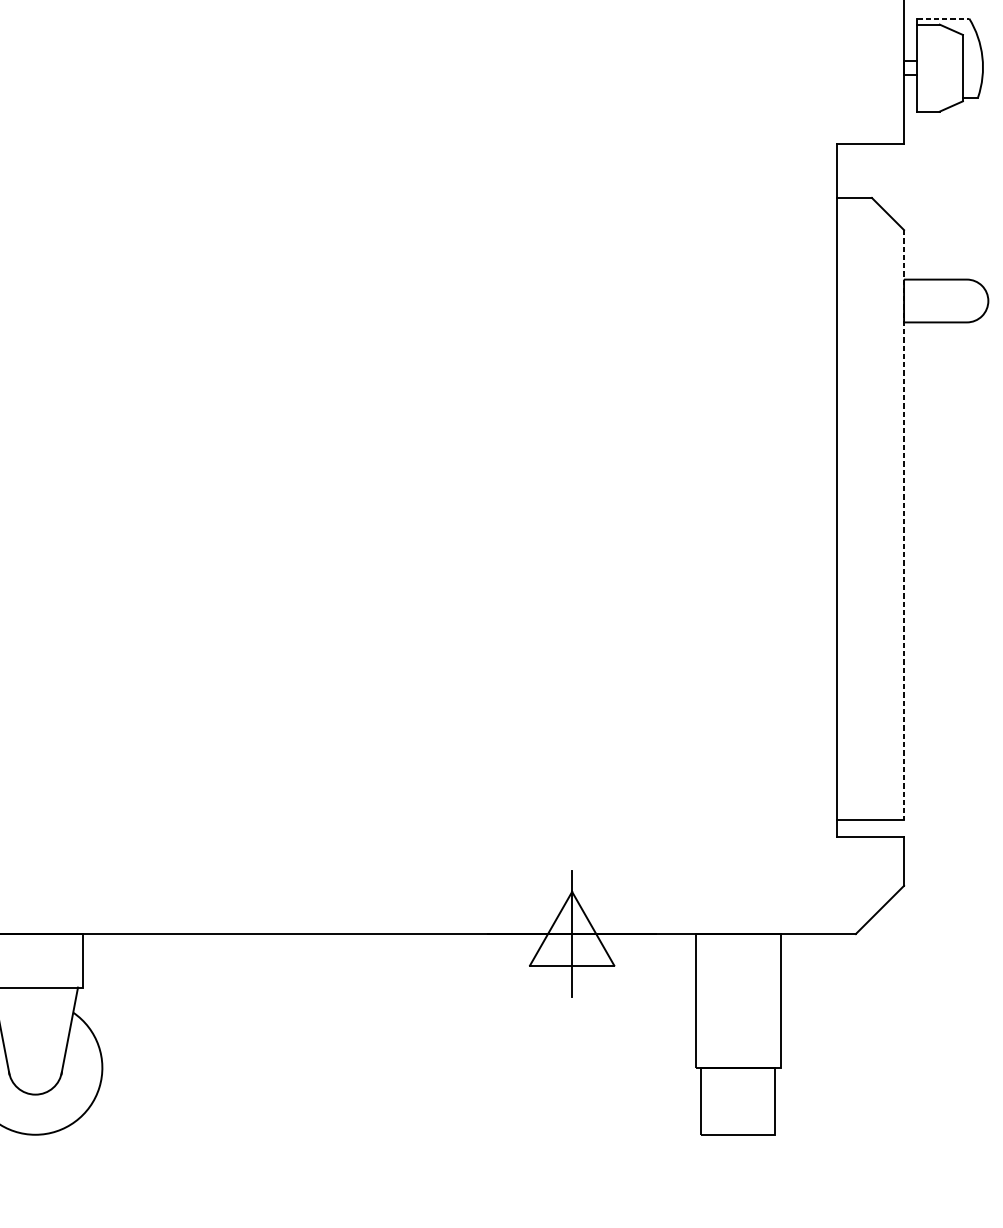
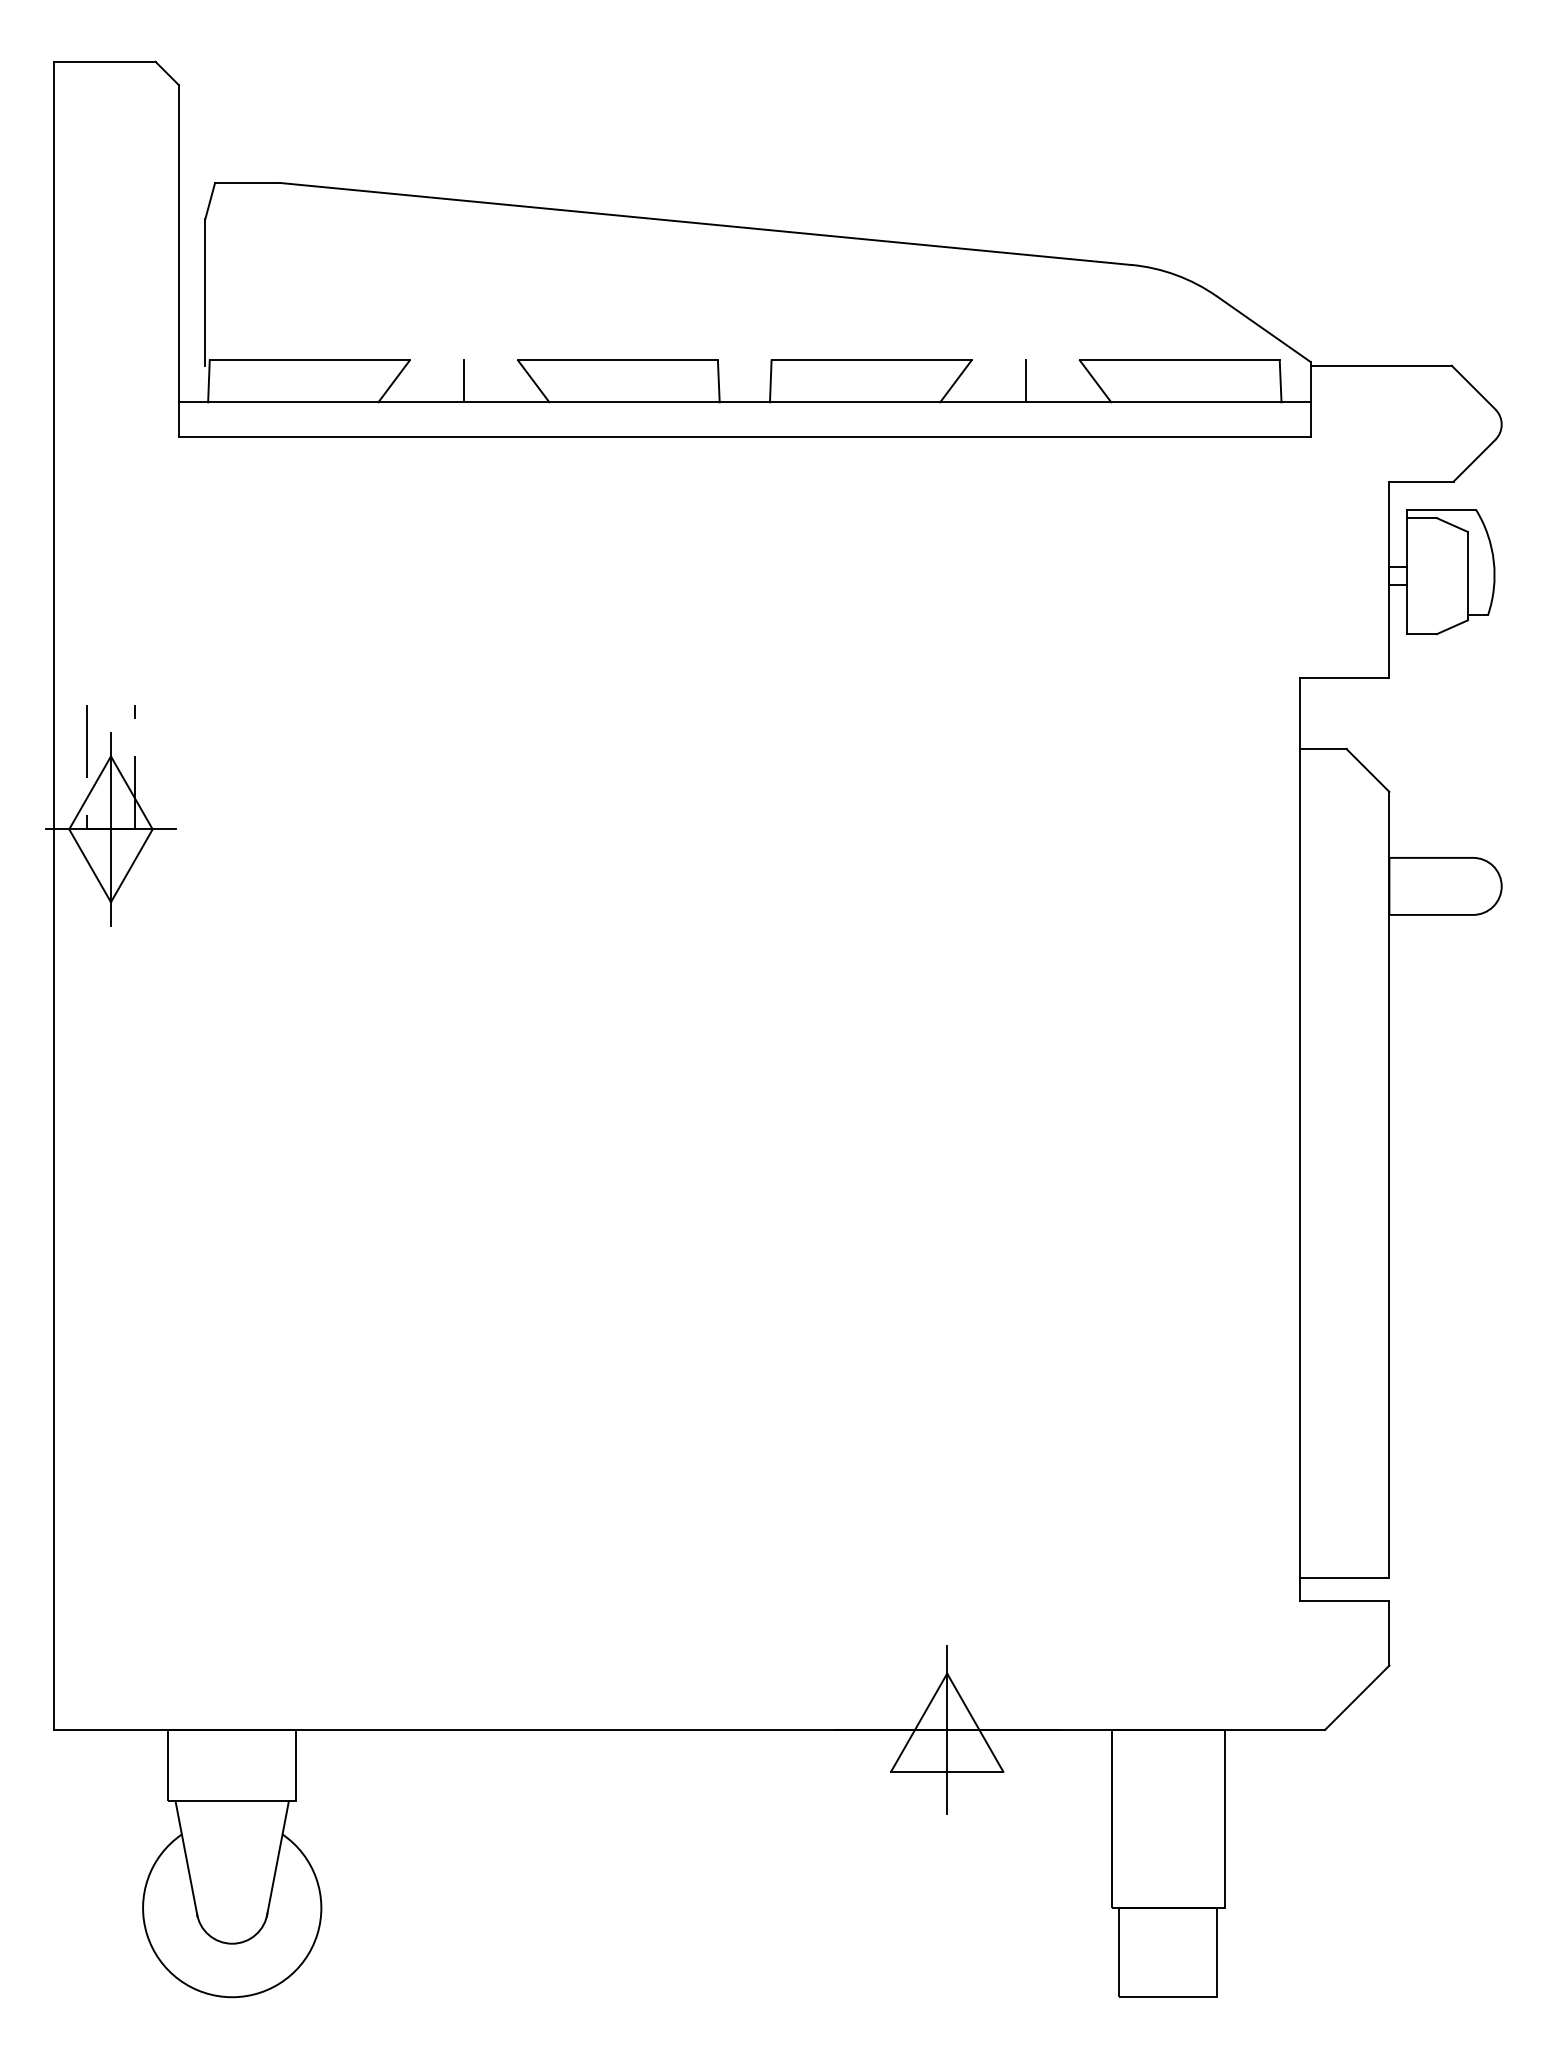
line: (943, 18) -> (1441, 510), dashed -> solid
line: (904, 525) -> (1389, 1185), dashed -> solid

